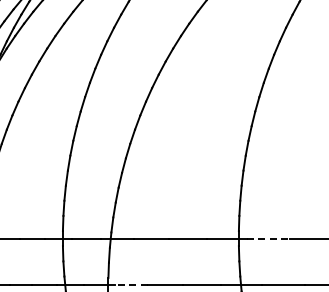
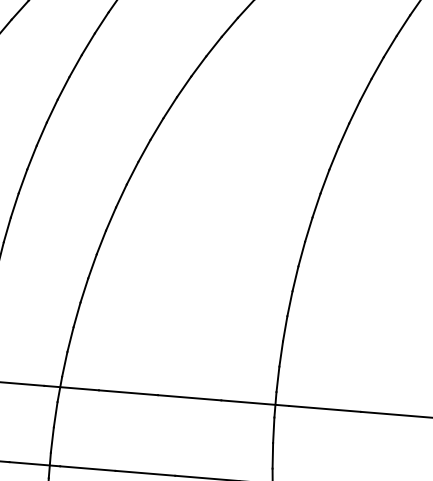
line: (268, 238) -> (325, 408), dashed -> solid
line: (130, 285) -> (86, 468), dashed -> solid

